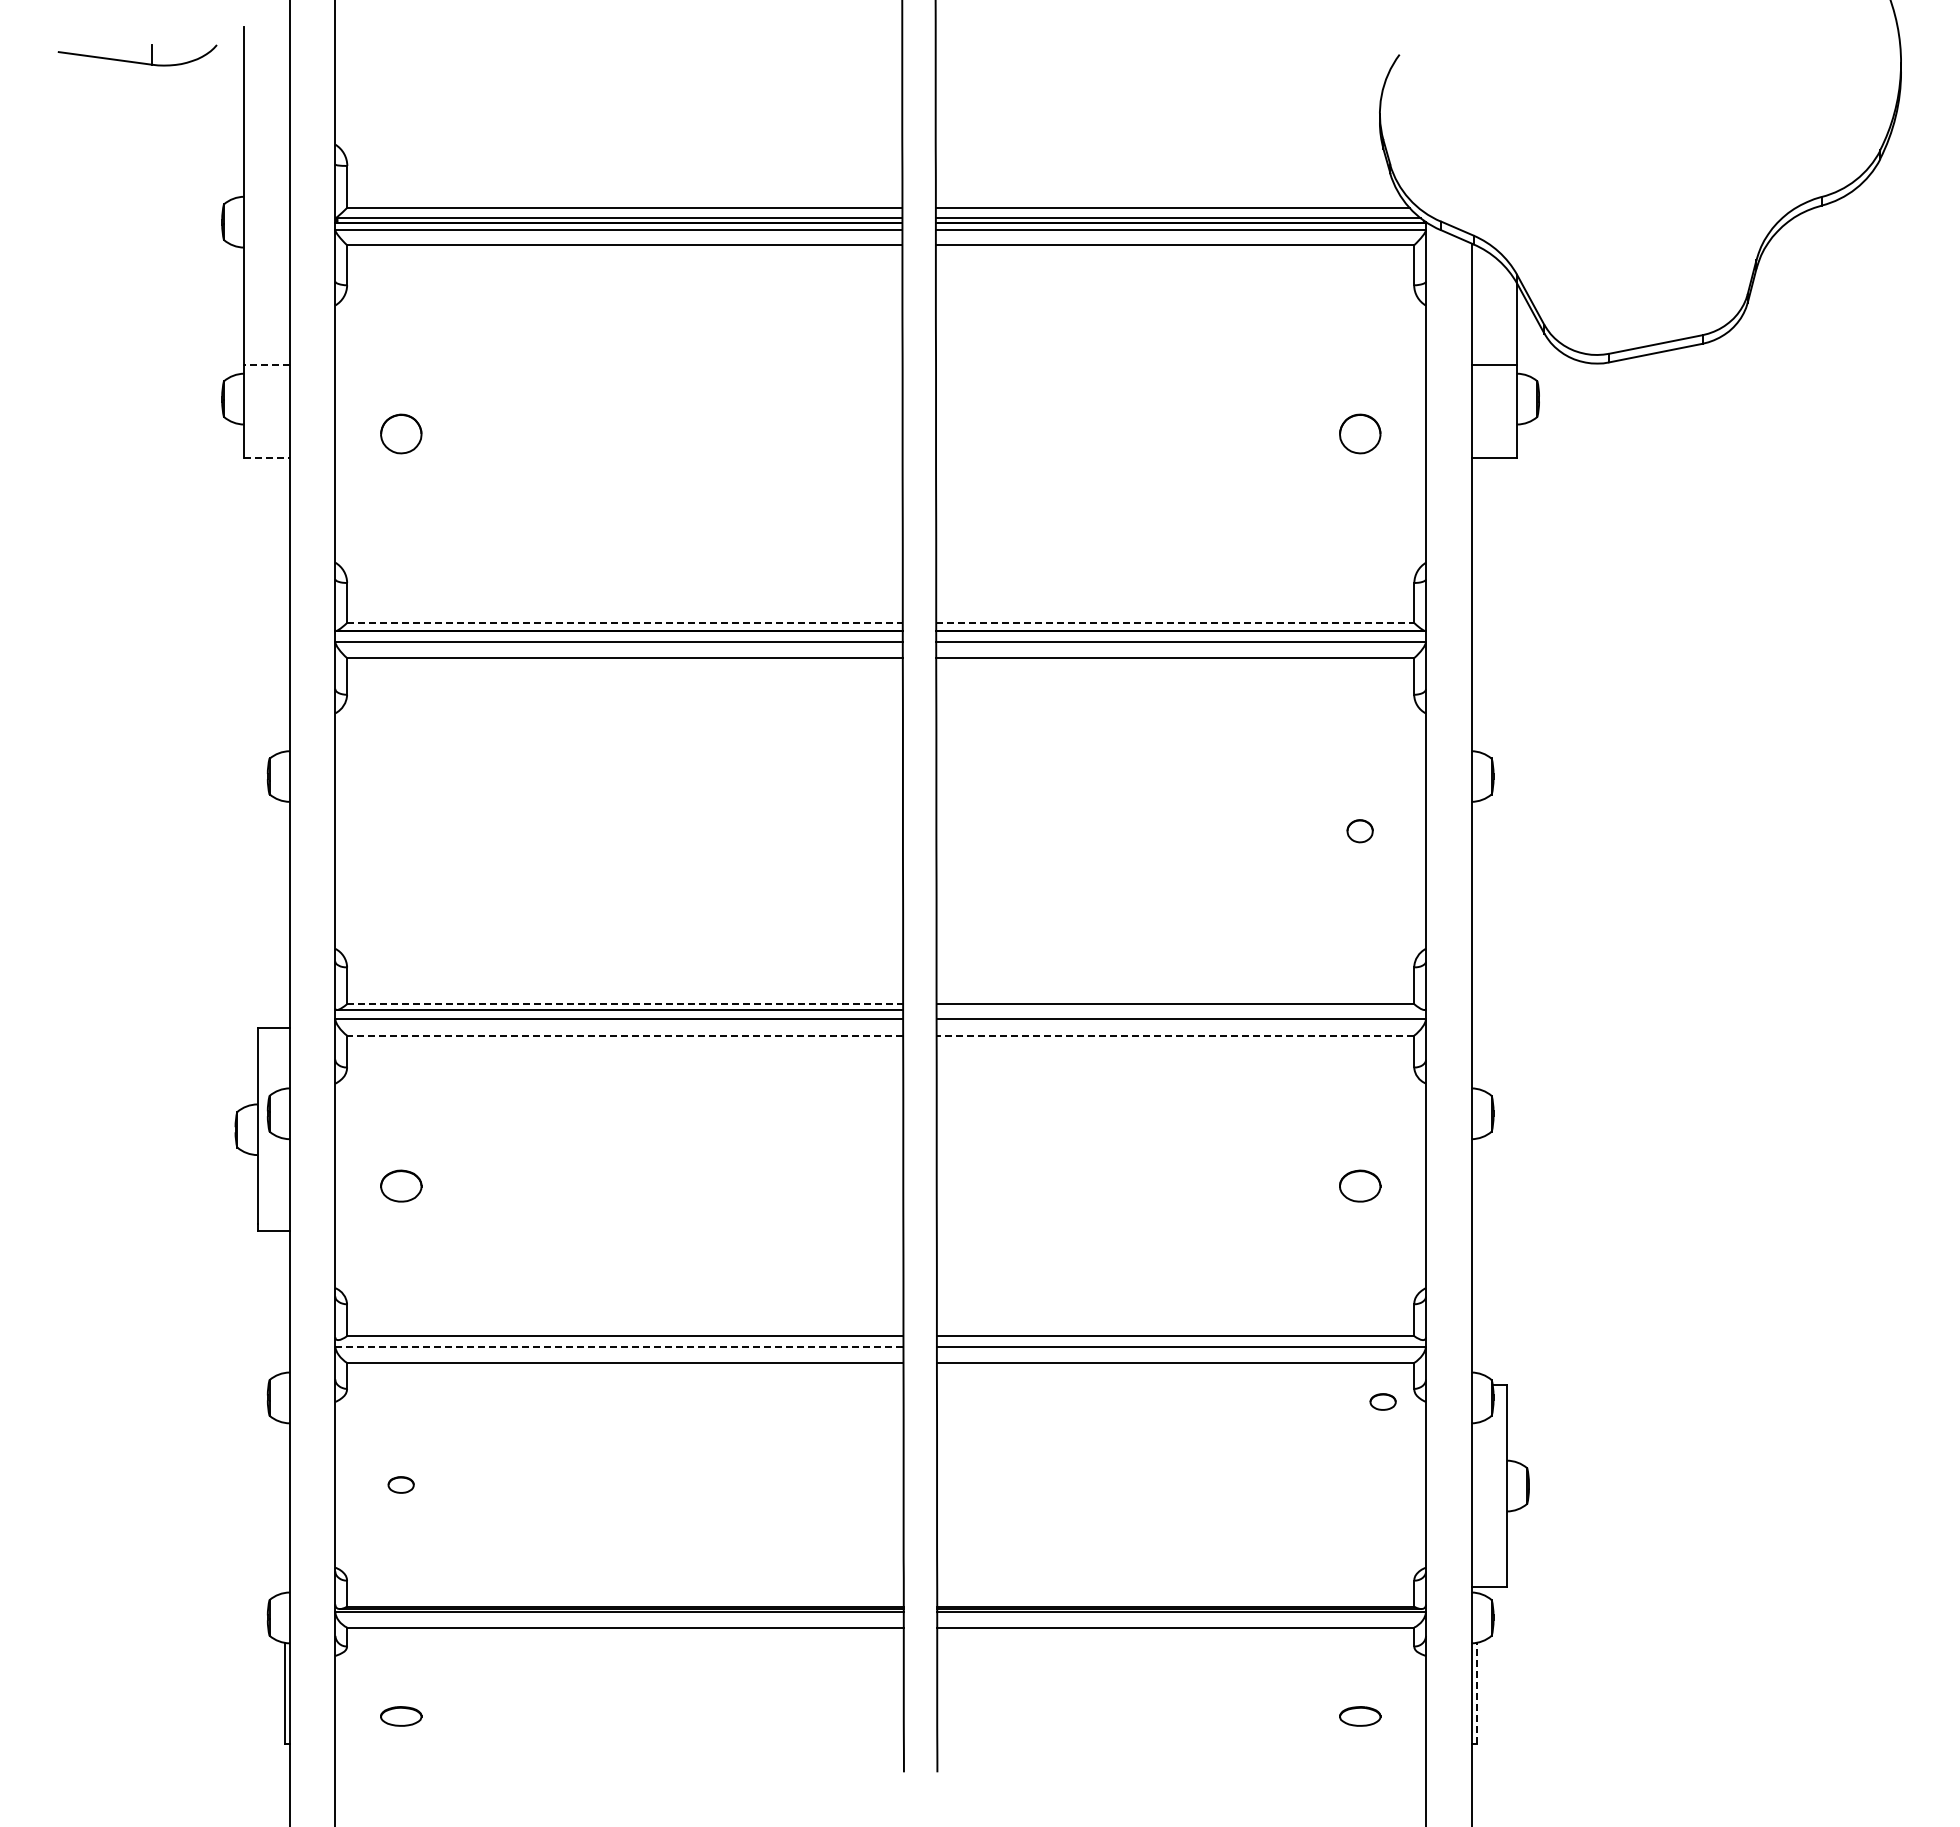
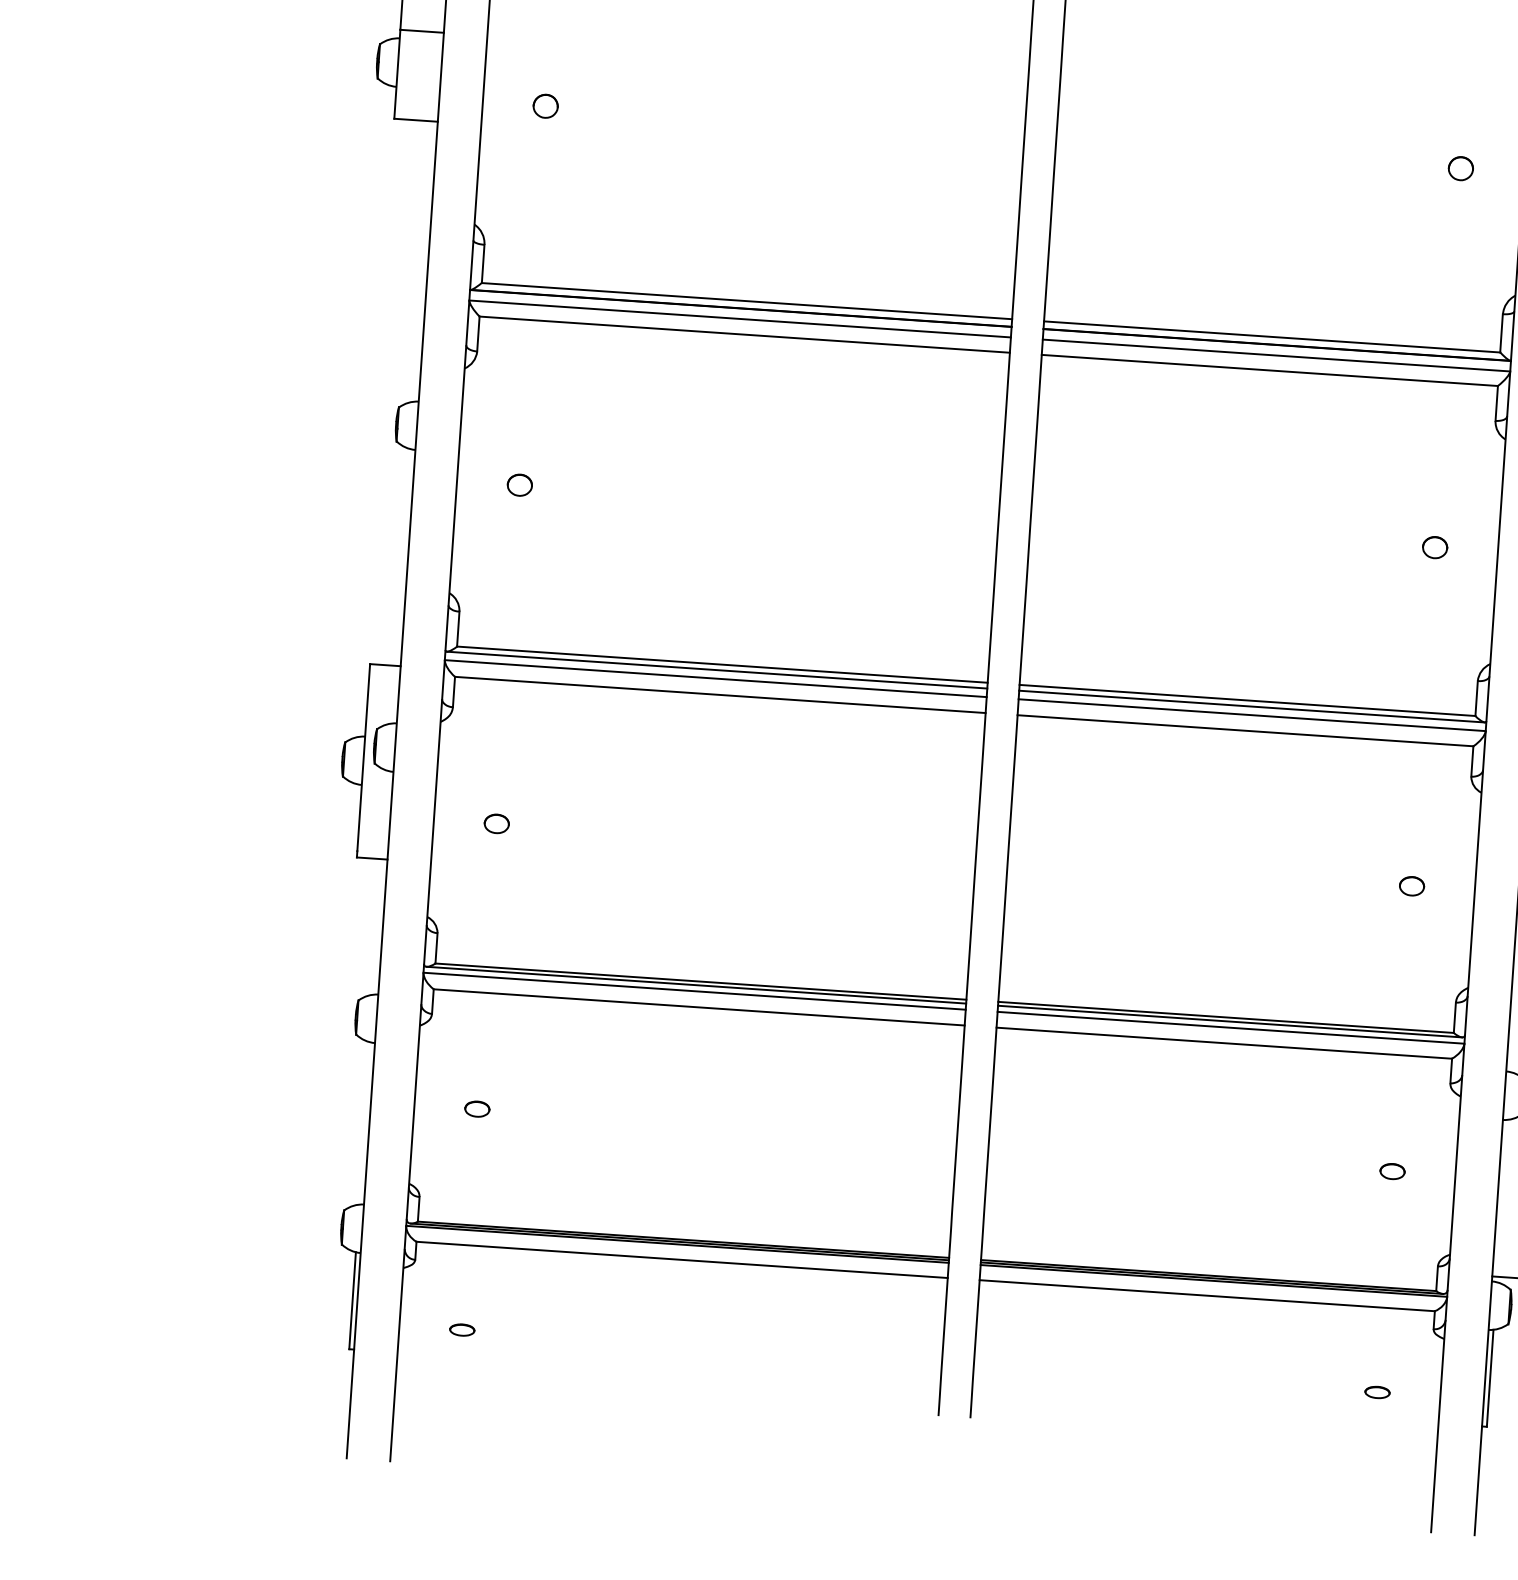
line: (266, 364) -> (421, 31), dashed -> solid
part: (400, 434) -> (545, 106), size x0.62
part: (1359, 434) -> (1460, 168), size x0.62
line: (266, 457) -> (415, 119), dashed -> solid
line: (624, 623) -> (746, 301), dashed -> solid
line: (1175, 623) -> (1272, 337), dashed -> solid
part: (400, 831) -> (519, 485), added
line: (625, 1003) -> (722, 664), dashed -> solid
line: (1180, 1010) -> (1251, 707), added
line: (625, 1035) -> (720, 694), dashed -> solid
line: (1175, 1035) -> (1245, 730), dashed -> solid
part: (400, 1185) -> (496, 823), size x0.62
part: (1359, 1185) -> (1411, 885), size x0.62
line: (620, 1340) -> (696, 985), added
line: (1179, 1340) -> (1229, 1021), added
line: (619, 1346) -> (694, 991), dashed -> solid
part: (1382, 1401) -> (1391, 1171), moved
line: (1476, 1693) -> (1490, 1378), dashed -> solid
part: (400, 1716) -> (461, 1330), size x0.62
part: (1359, 1716) -> (1376, 1392), size x0.62

